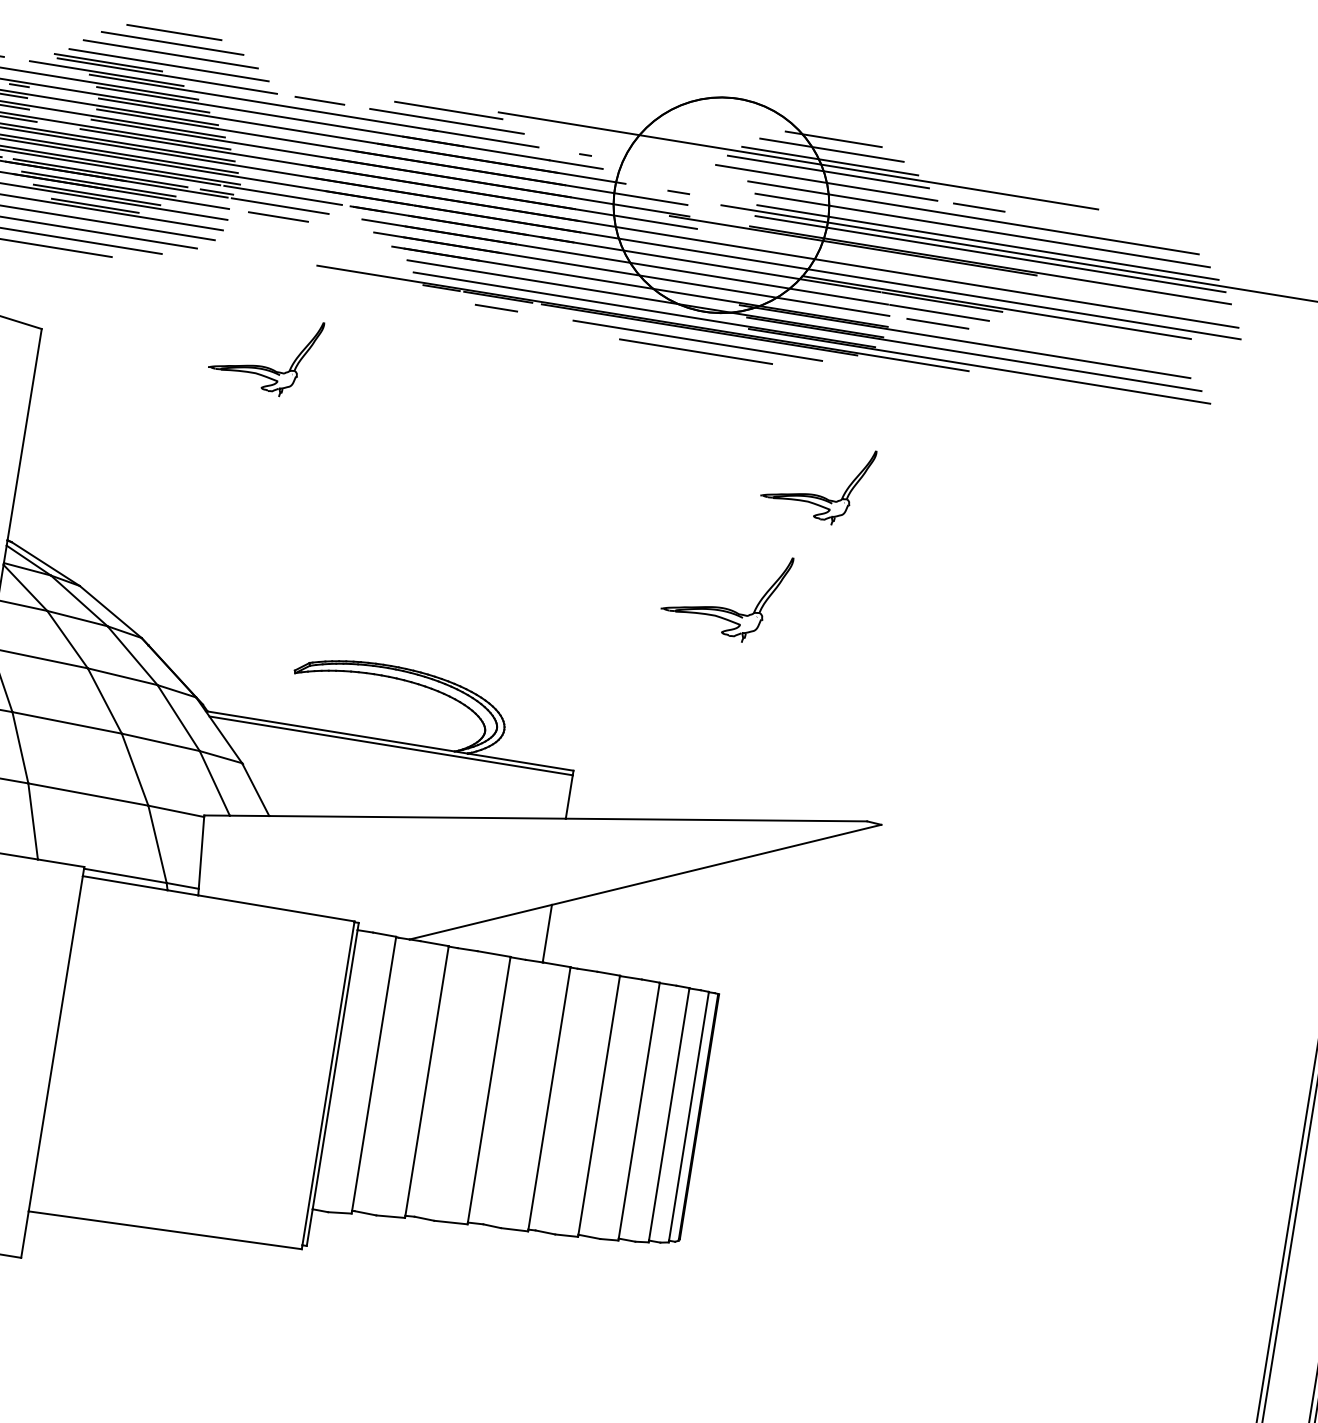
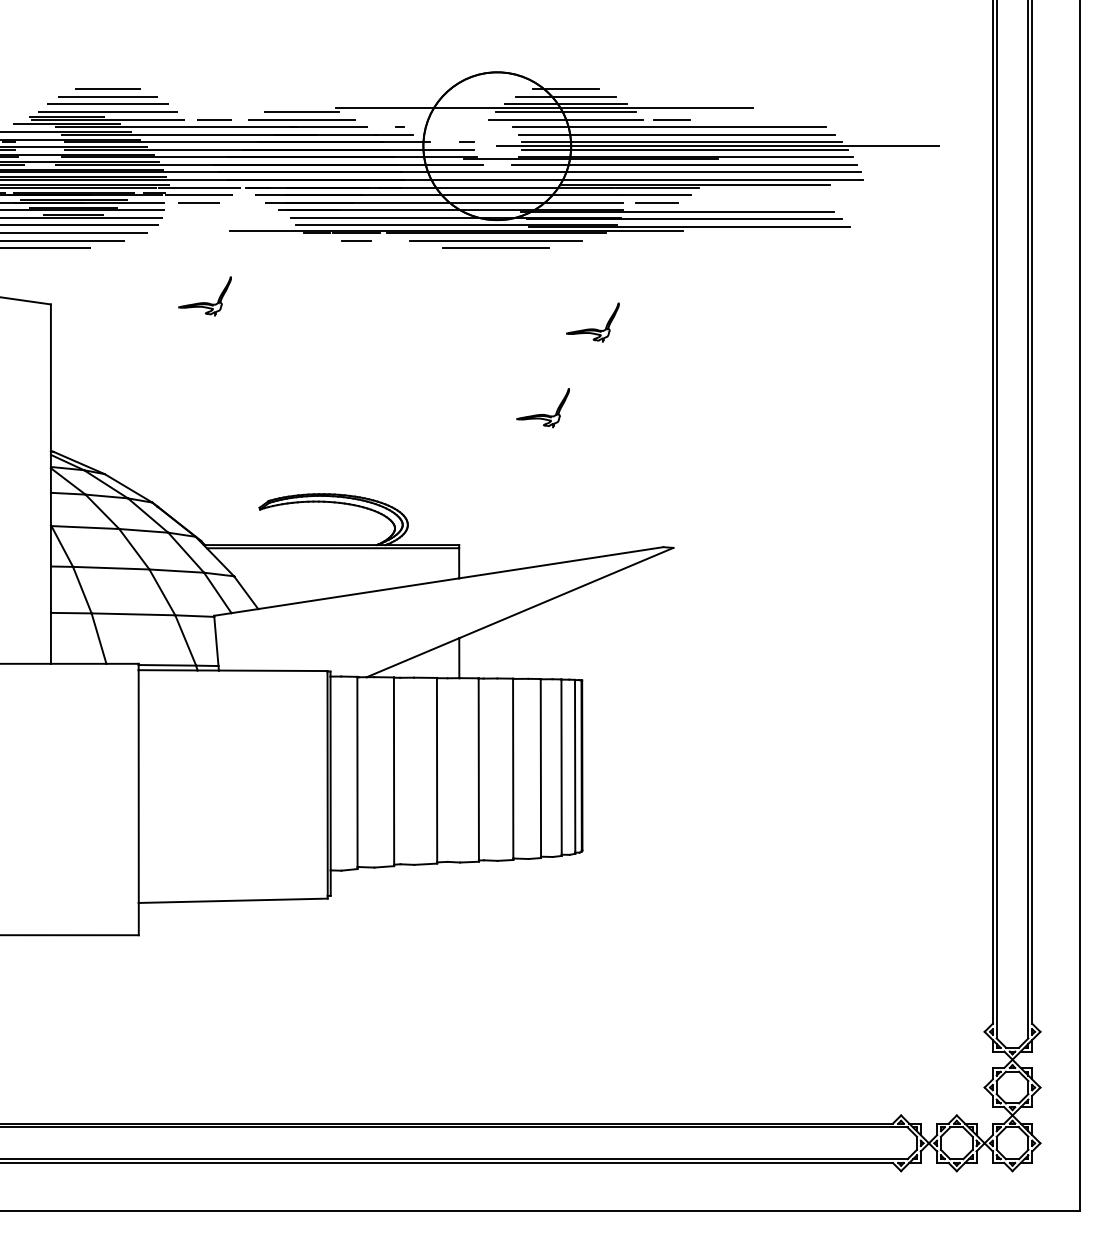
line: (986, 275) -> (684, 164), added
part: (264, 353) -> (204, 296), size x0.71
part: (817, 481) -> (592, 322), size x0.71
part: (725, 593) -> (542, 408), size x0.62

